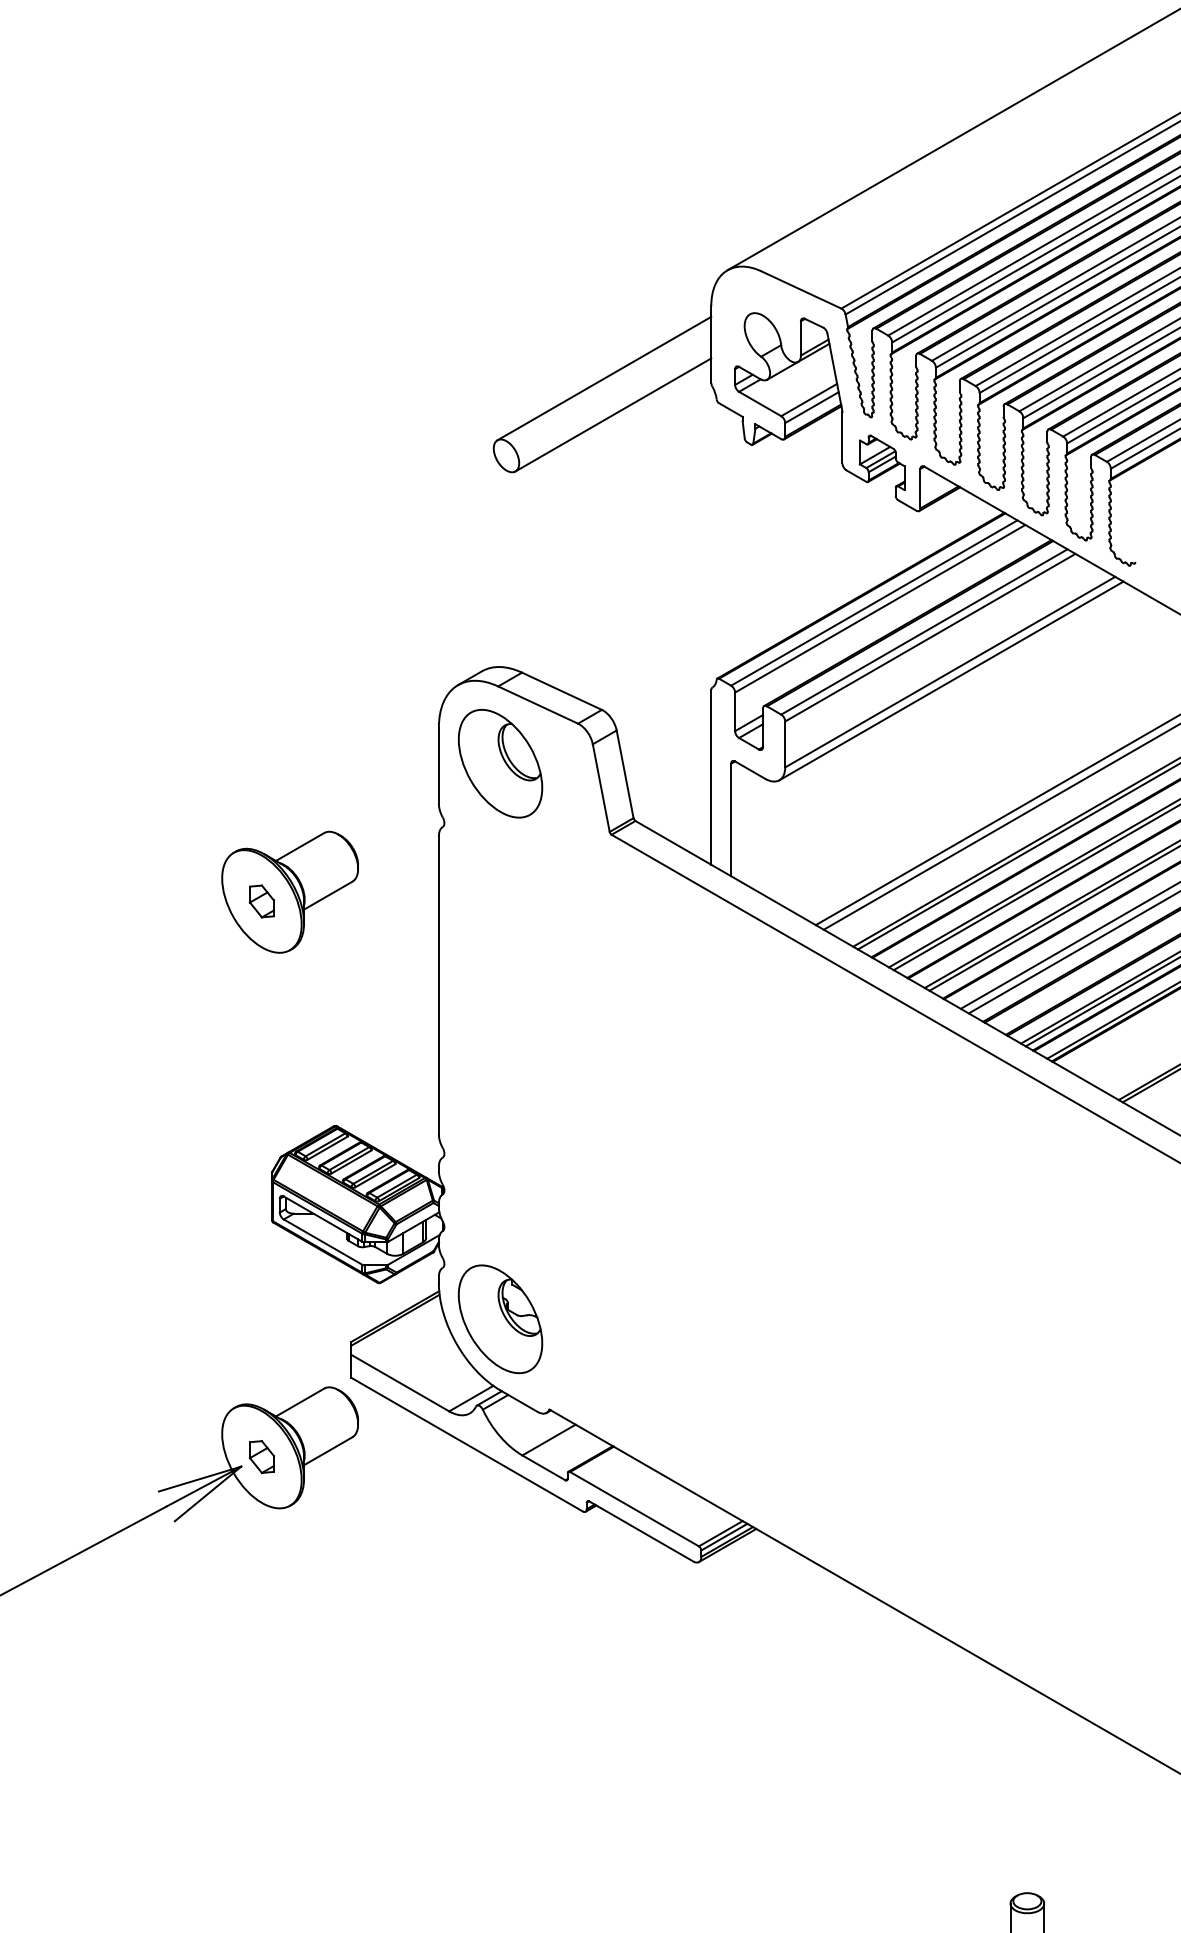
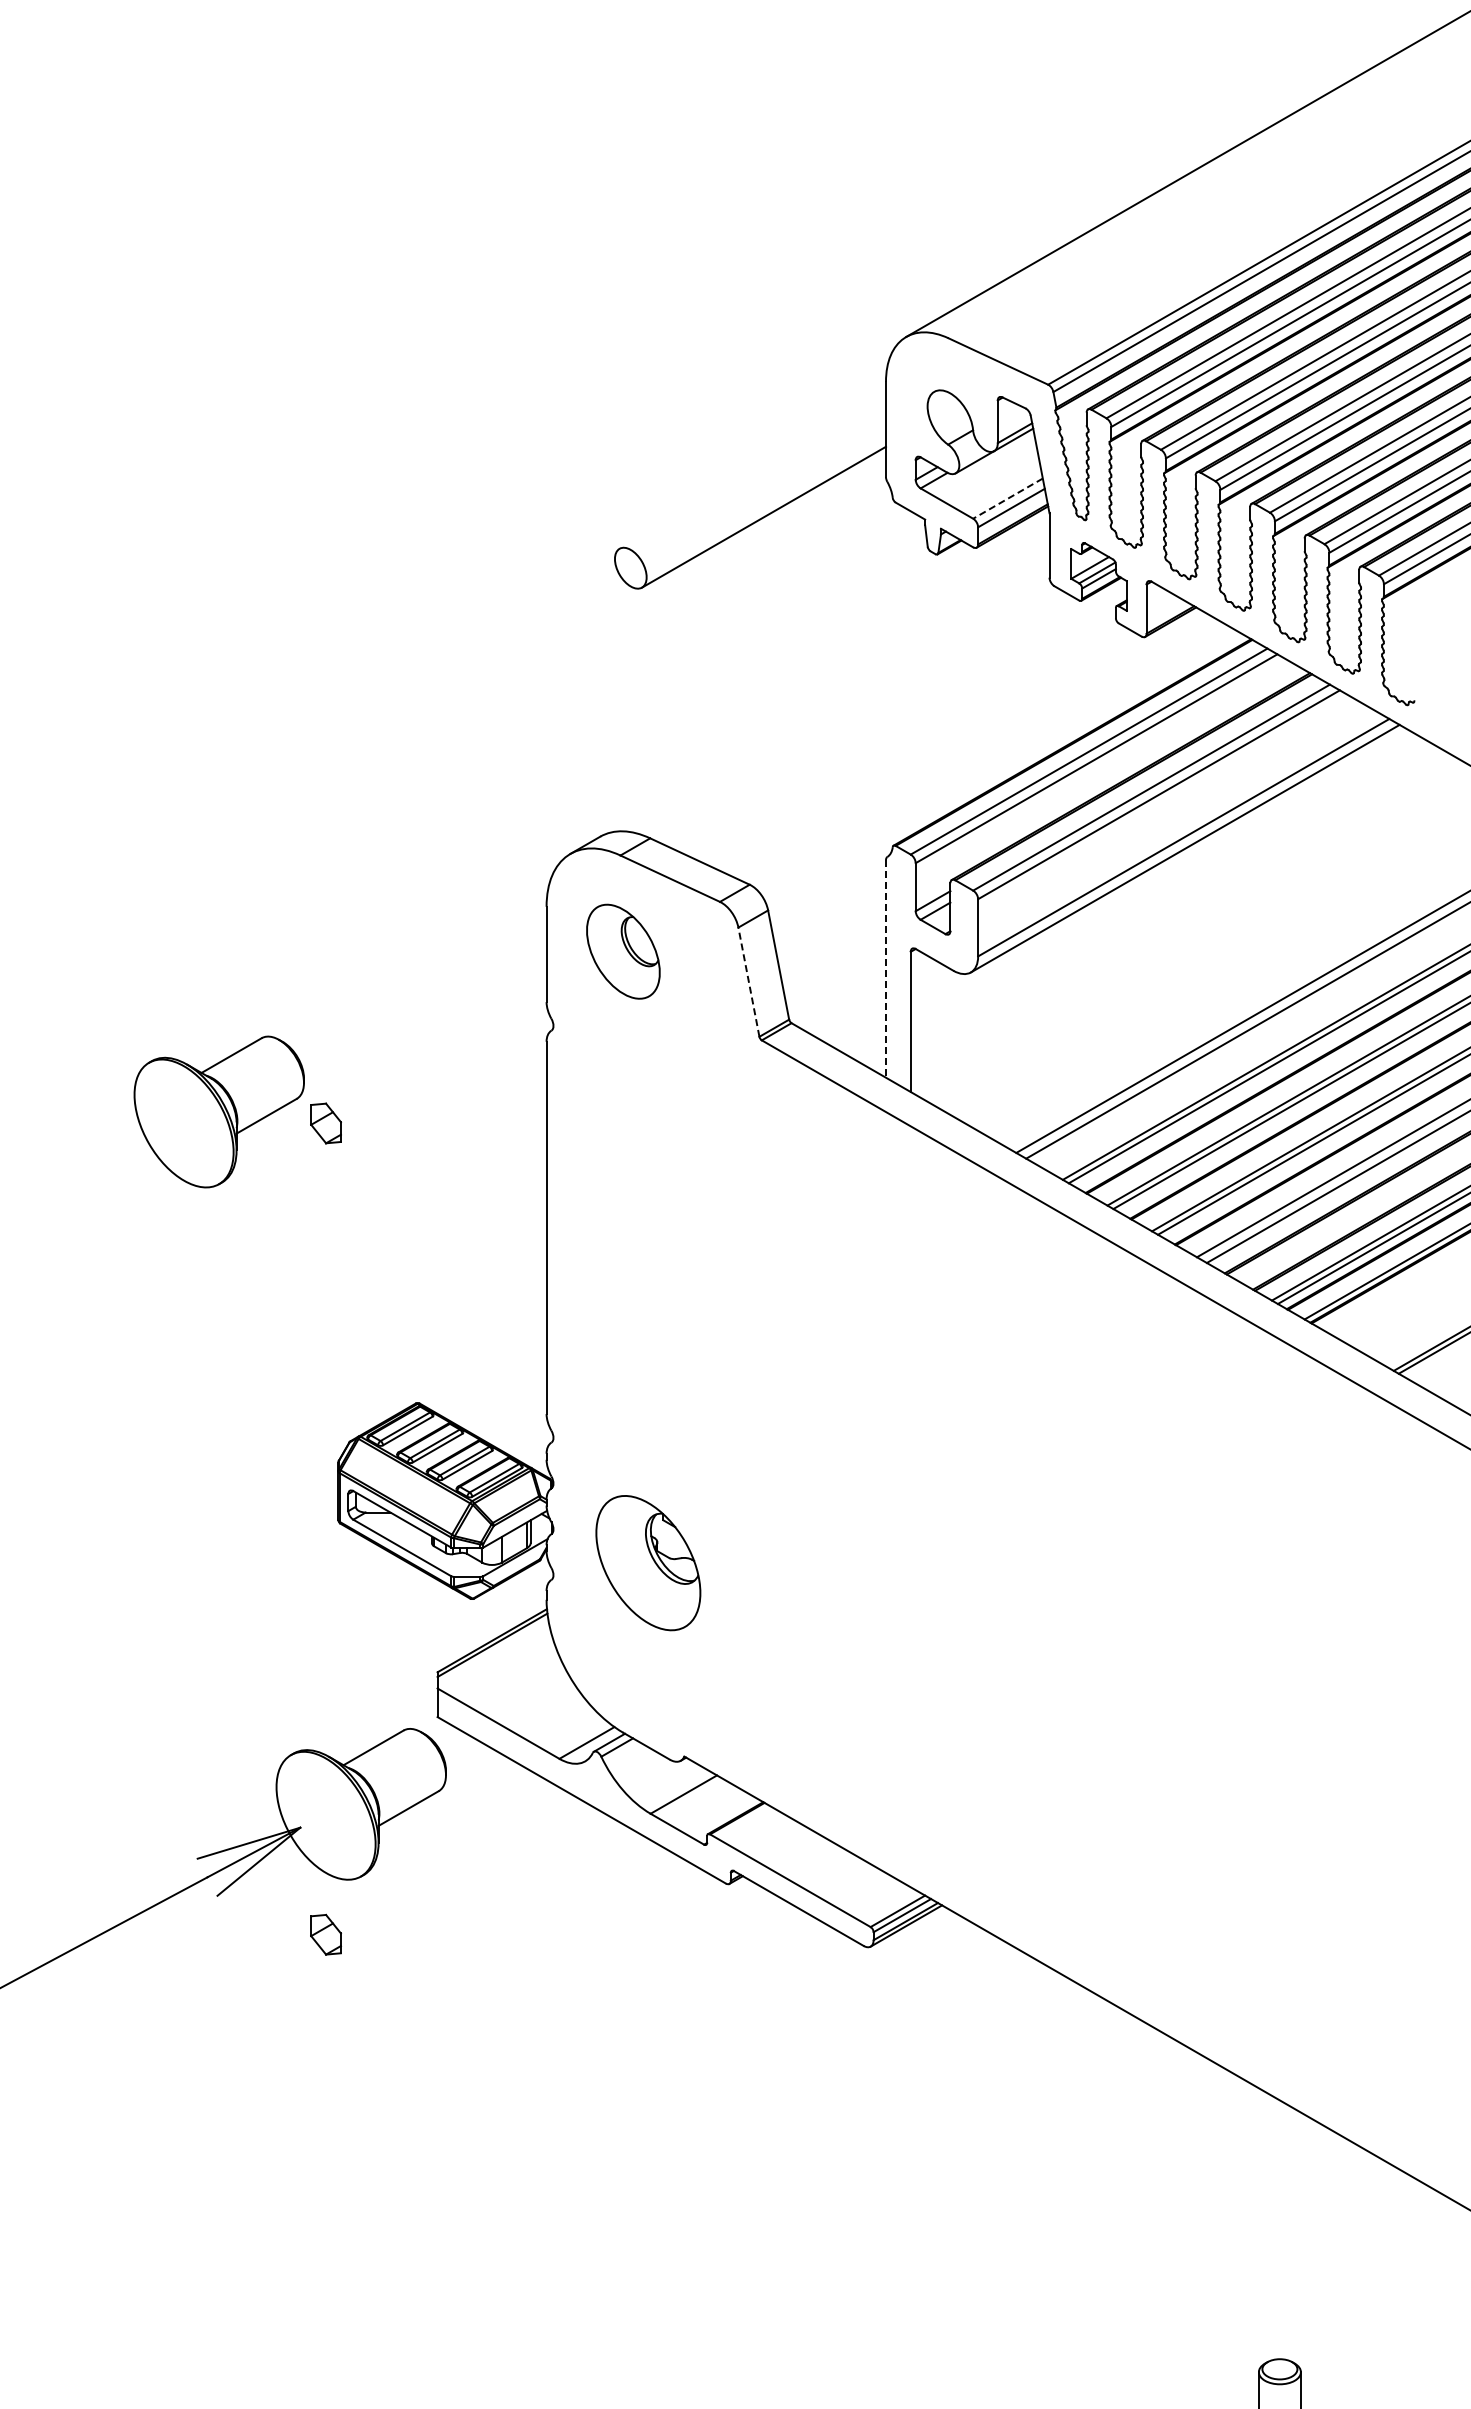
line: (604, 378) -> (752, 471), removed
line: (808, 399) -> (1007, 498), solid -> dashed
part: (500, 763) -> (623, 951), size x0.7
line: (710, 777) -> (885, 968), solid -> dashed
line: (600, 788) -> (748, 982), solid -> dashed
part: (289, 891) -> (218, 1111), moved
part: (500, 1319) -> (648, 1563), moved
part: (261, 1456) -> (325, 1934), moved

